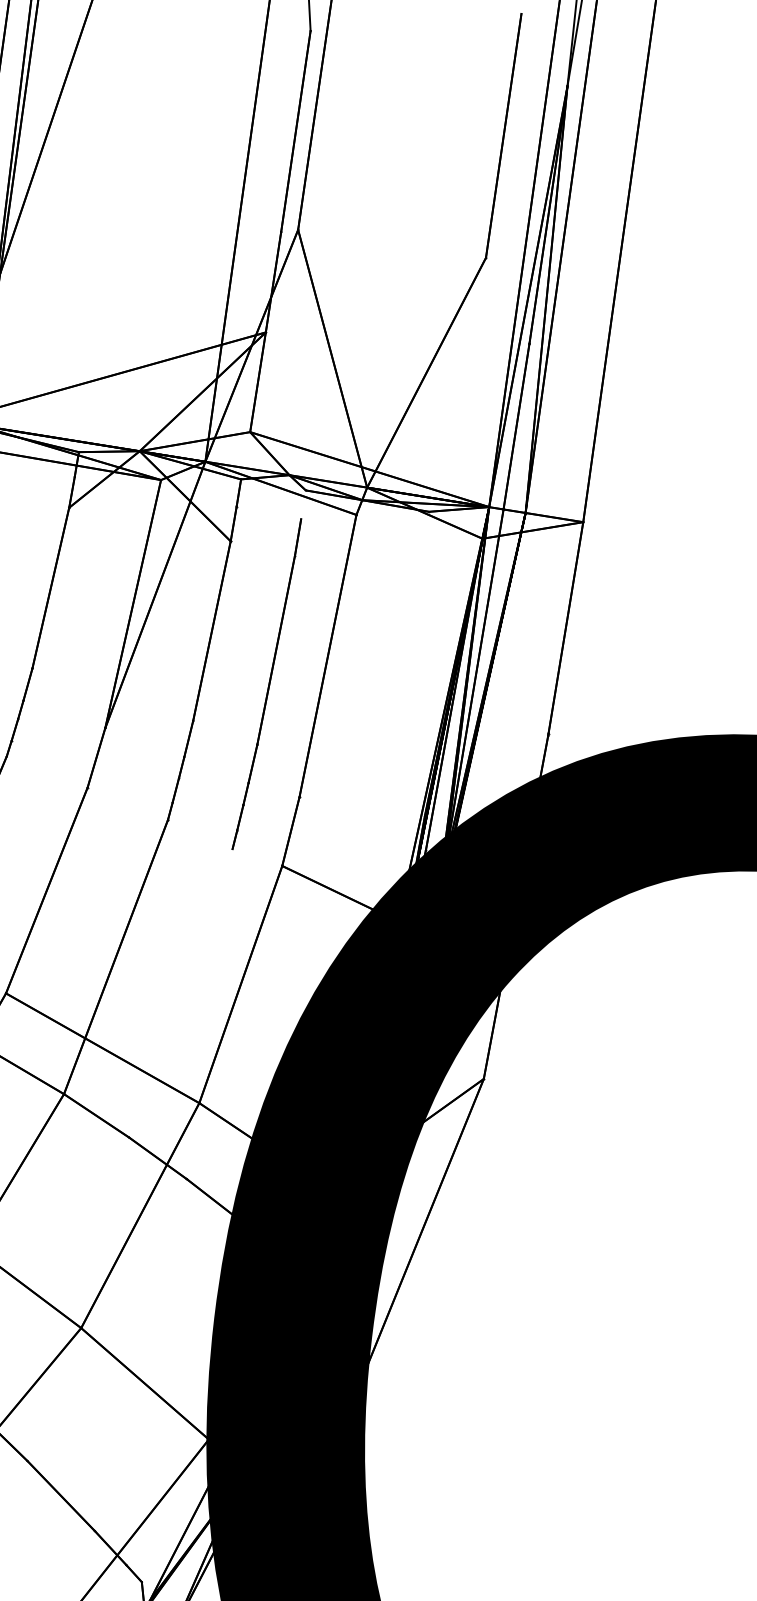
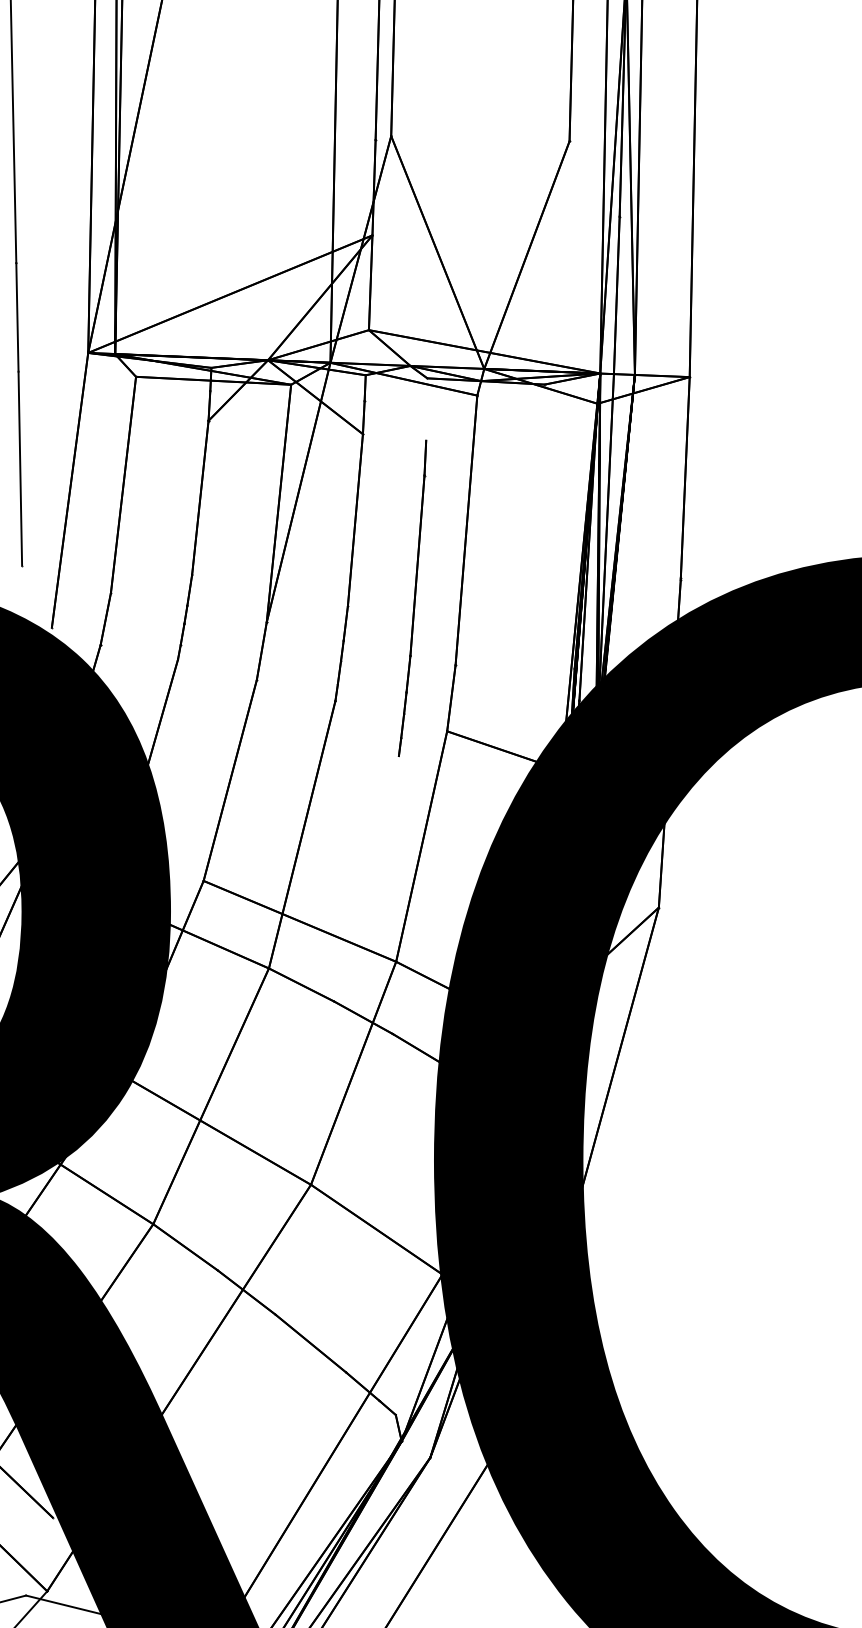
part: (266, 684) -> (412, 598), moved

